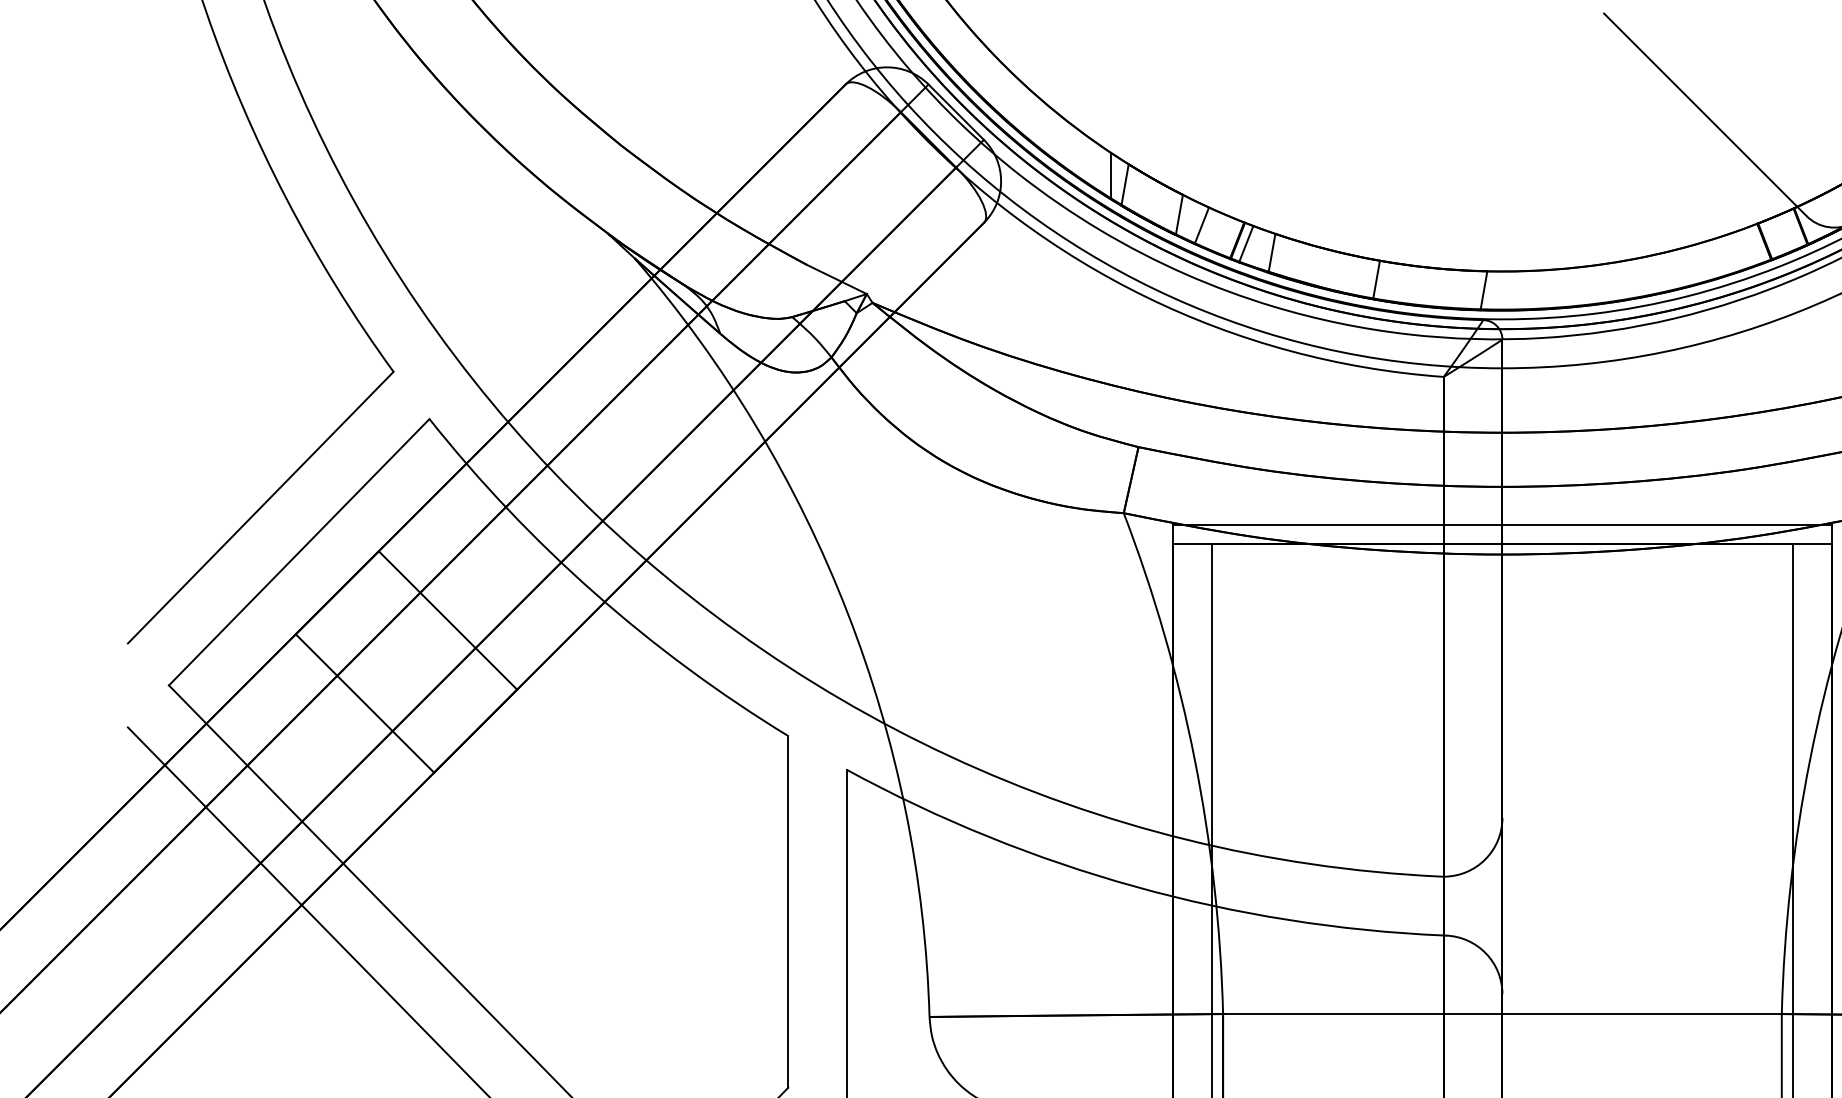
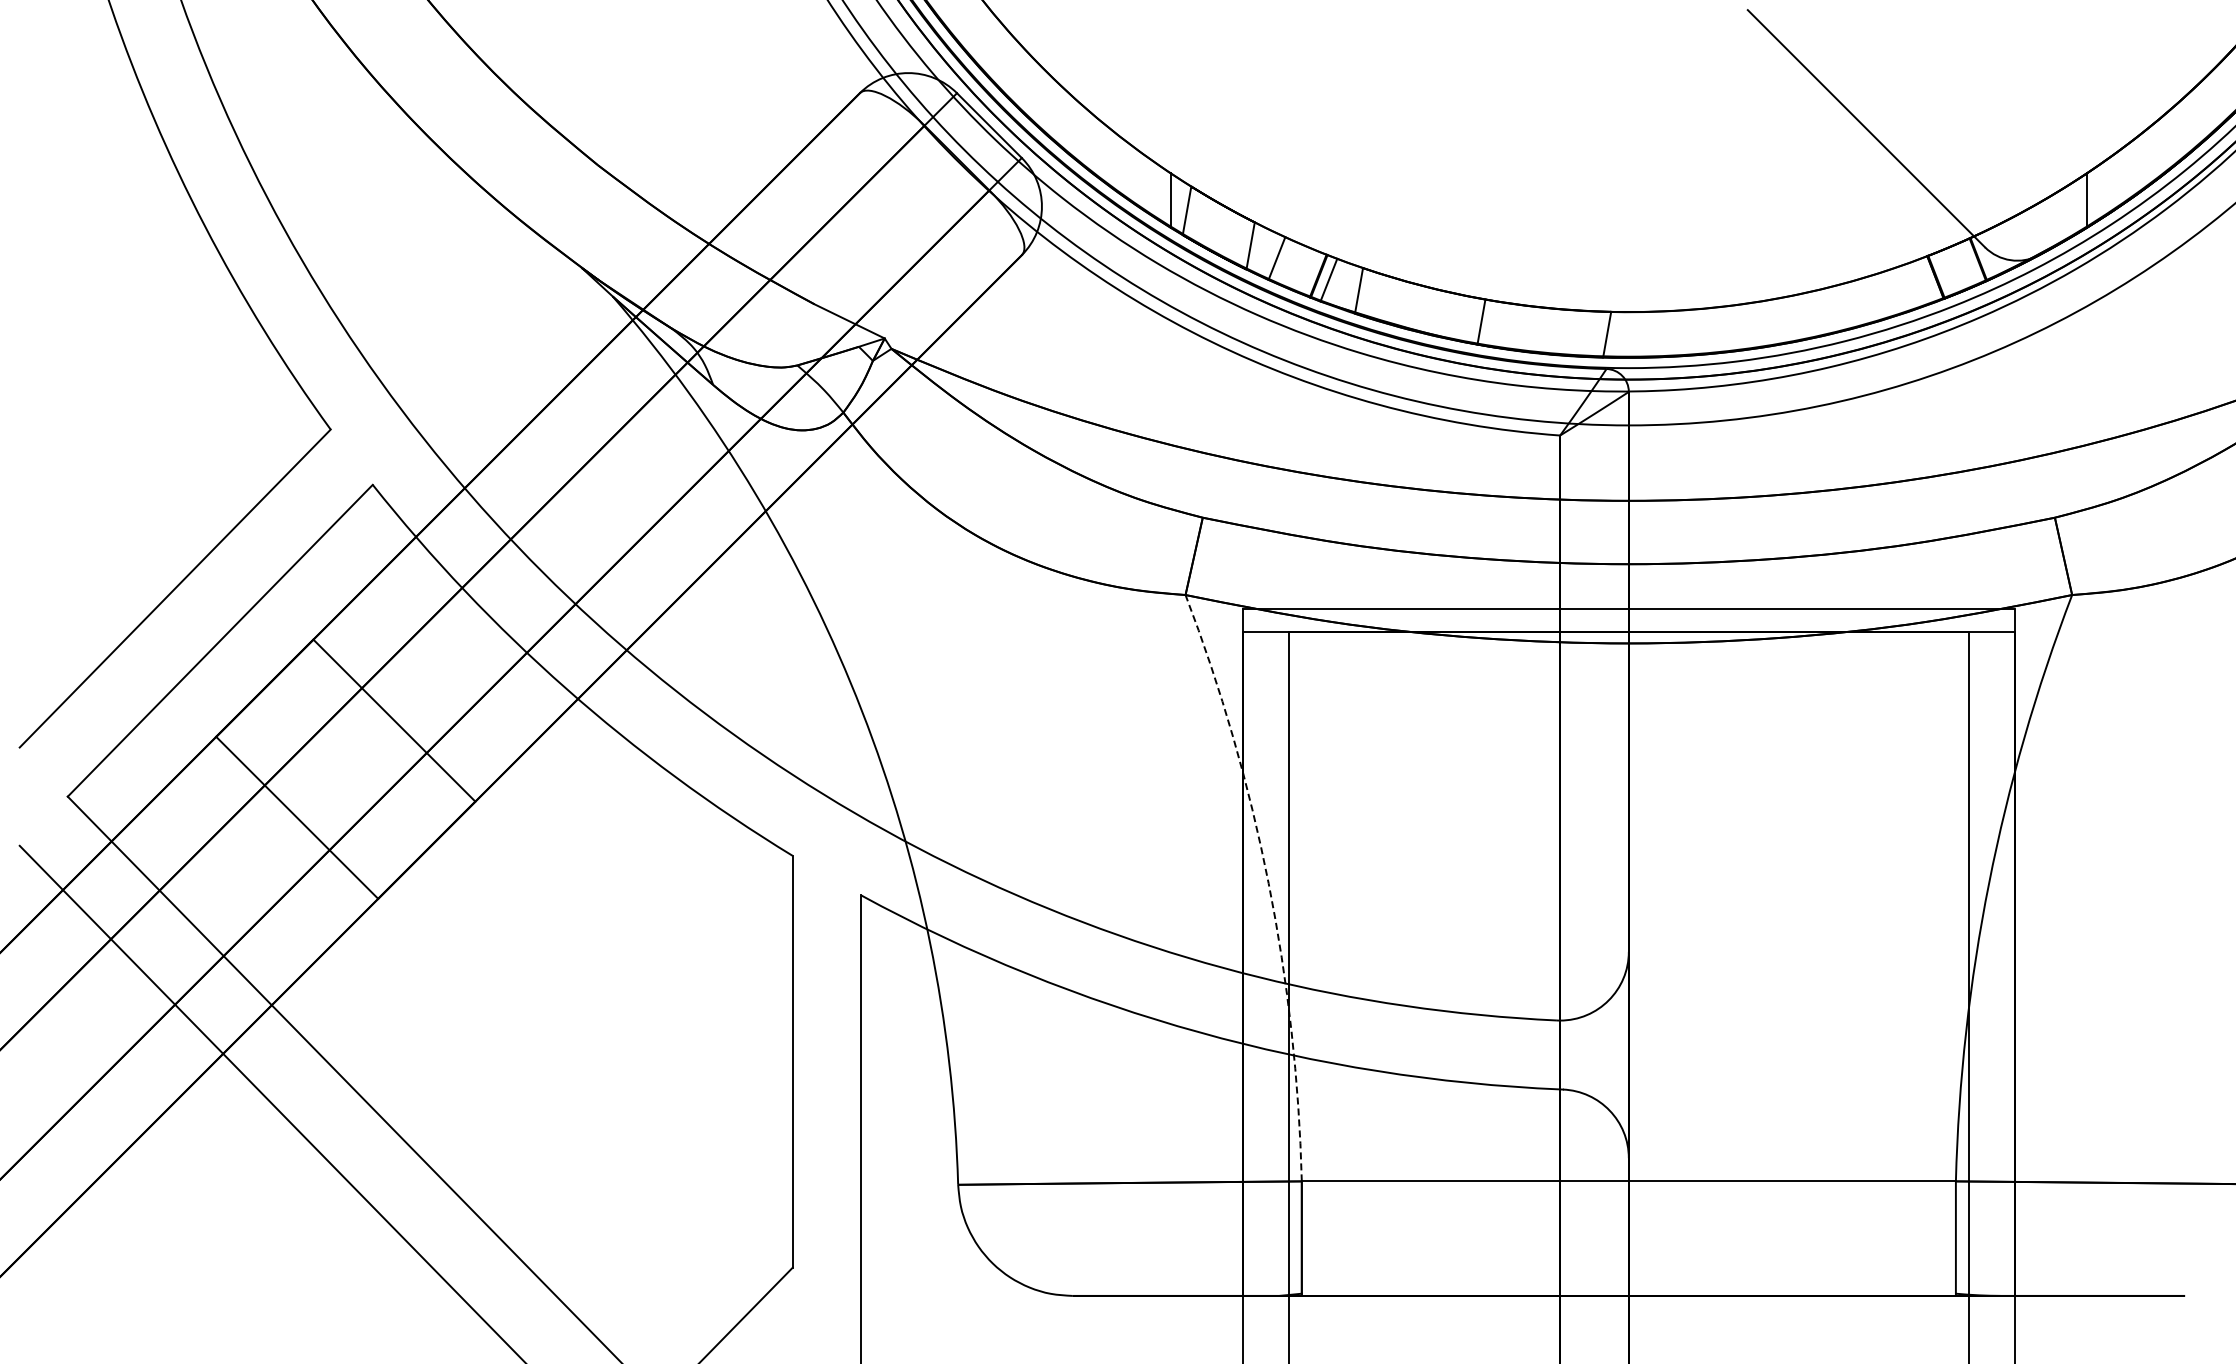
arc: (1194, 759) -> (1268, 883), solid -> dashed

